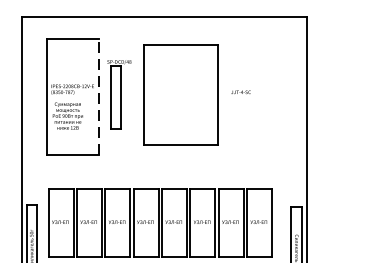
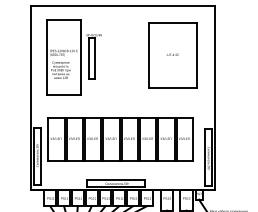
part: (180, 94) -> (172, 55), moved
line: (99, 96) -> (81, 57), dashed -> solid

